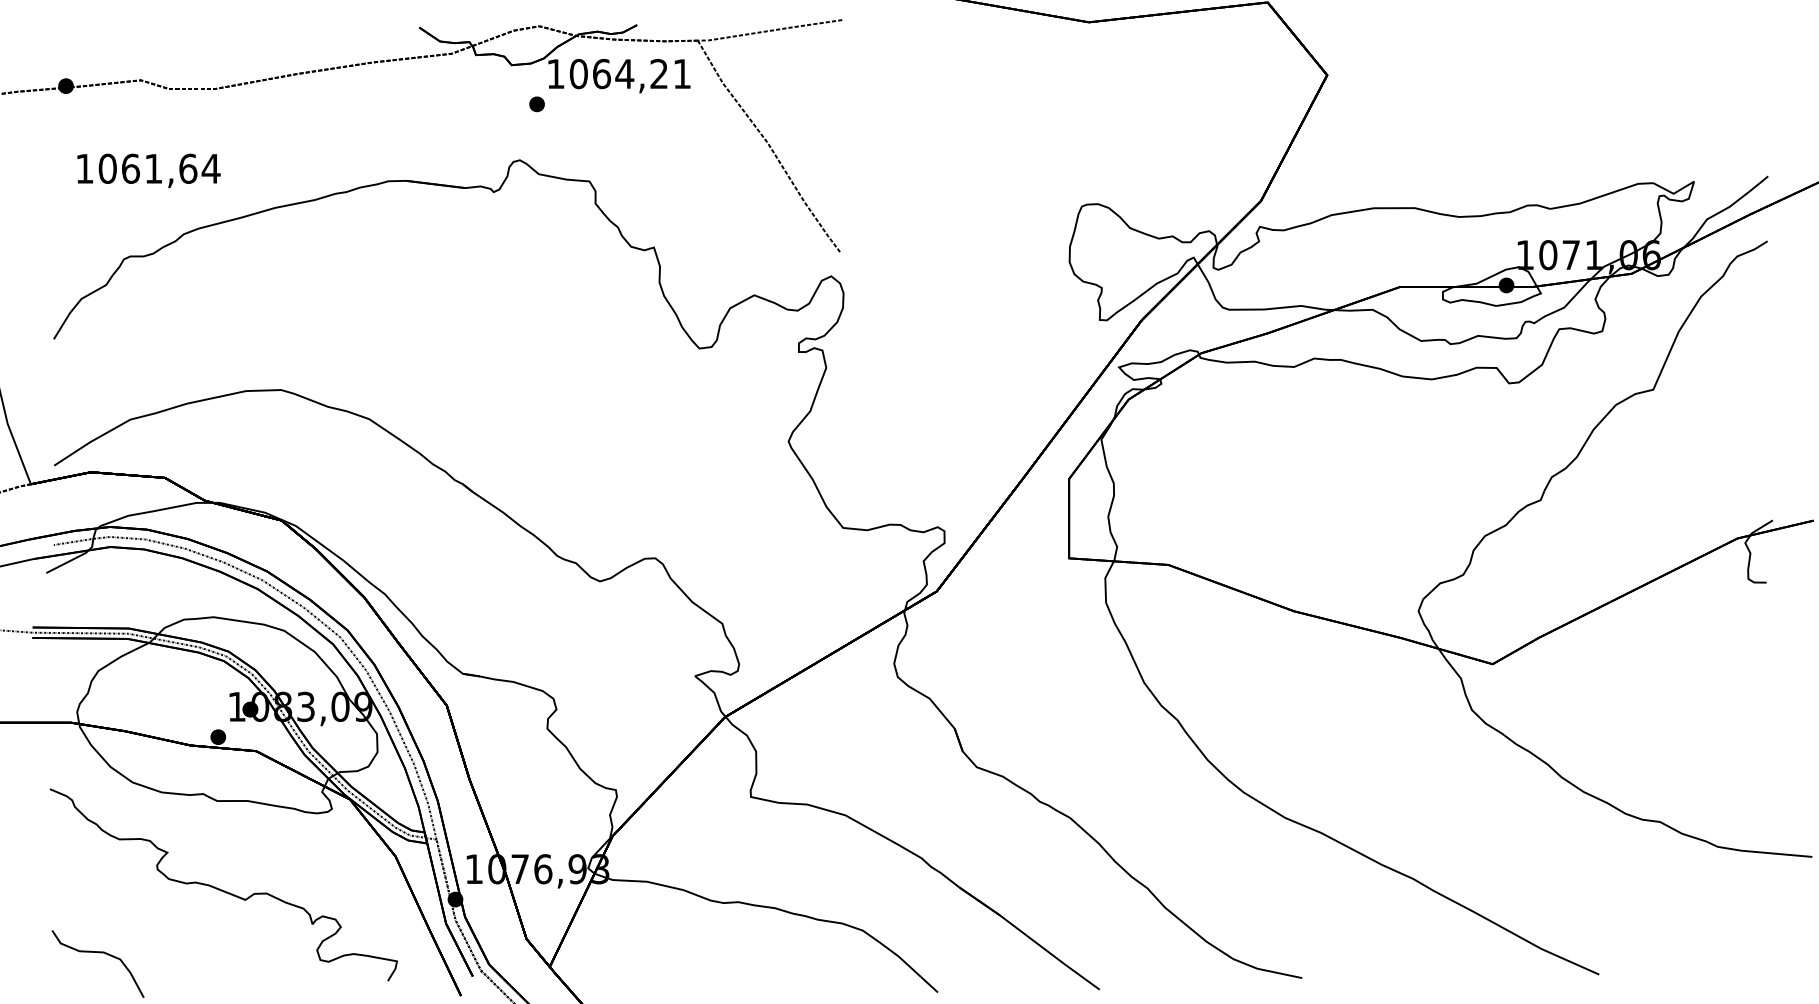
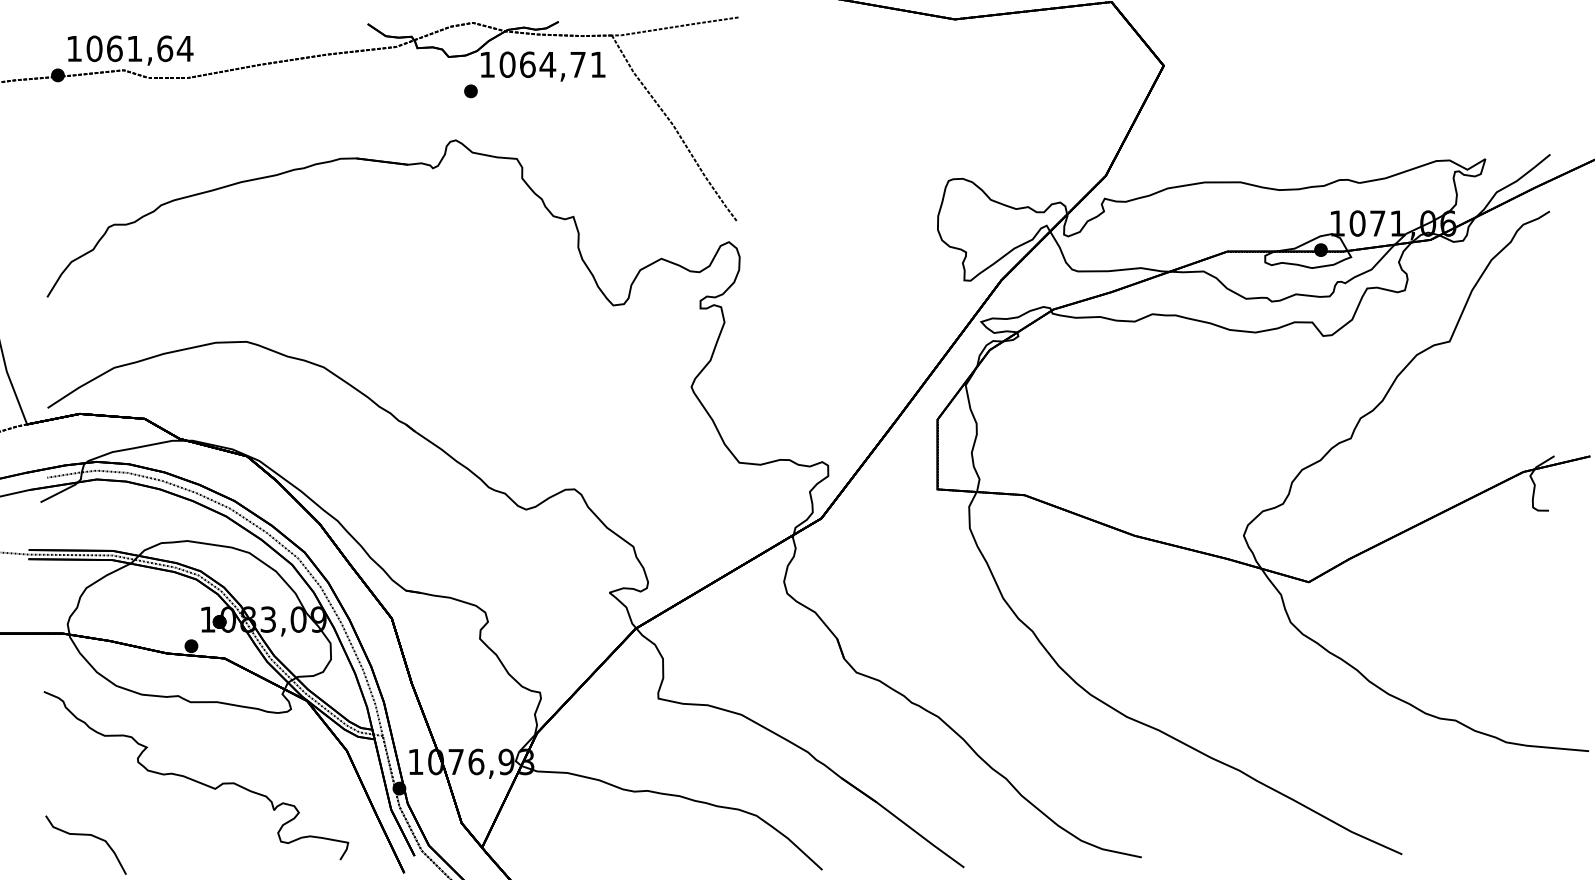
text: (658, 73) -> (577, 64), 1064,21 -> 1064,71
text: (148, 170) -> (130, 50), moved

